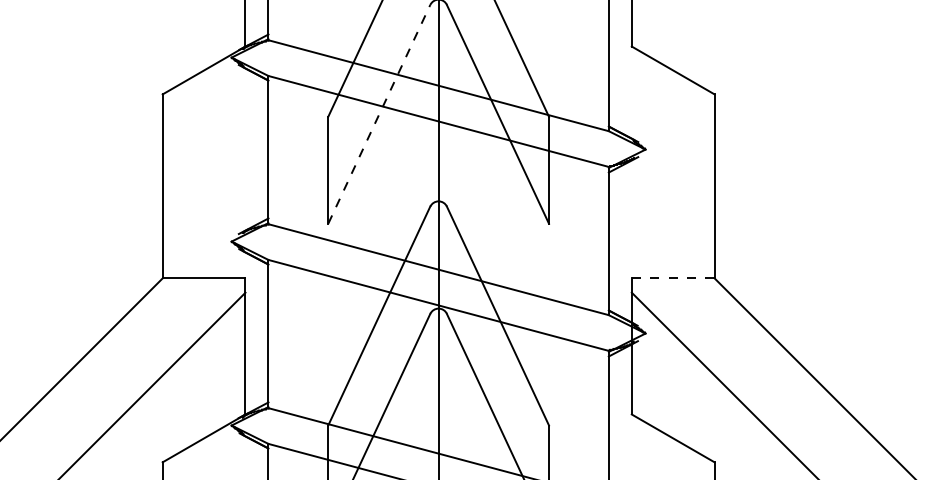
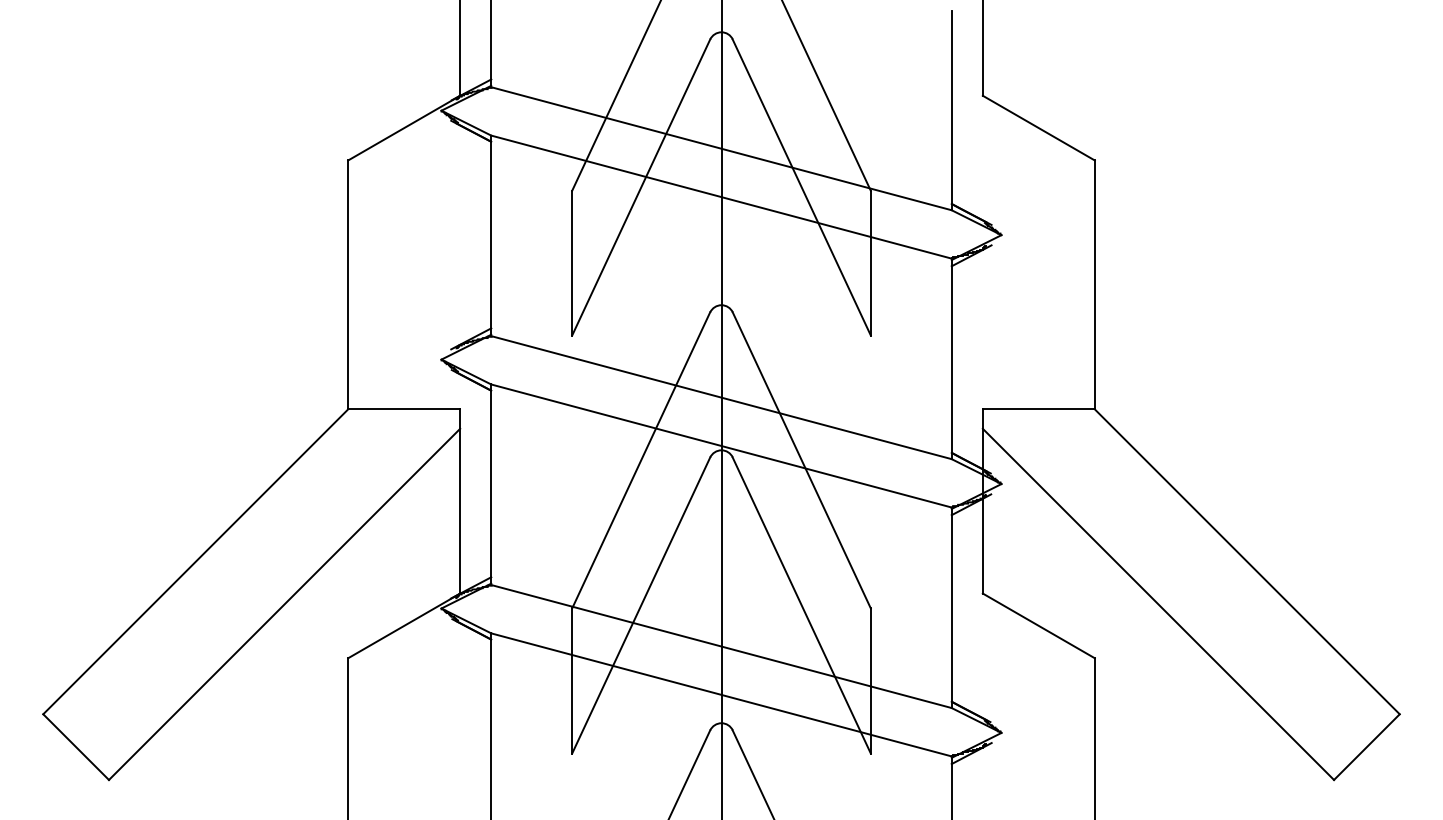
line: (379, 114) -> (641, 187), dashed -> solid
line: (673, 278) -> (1039, 409), dashed -> solid

